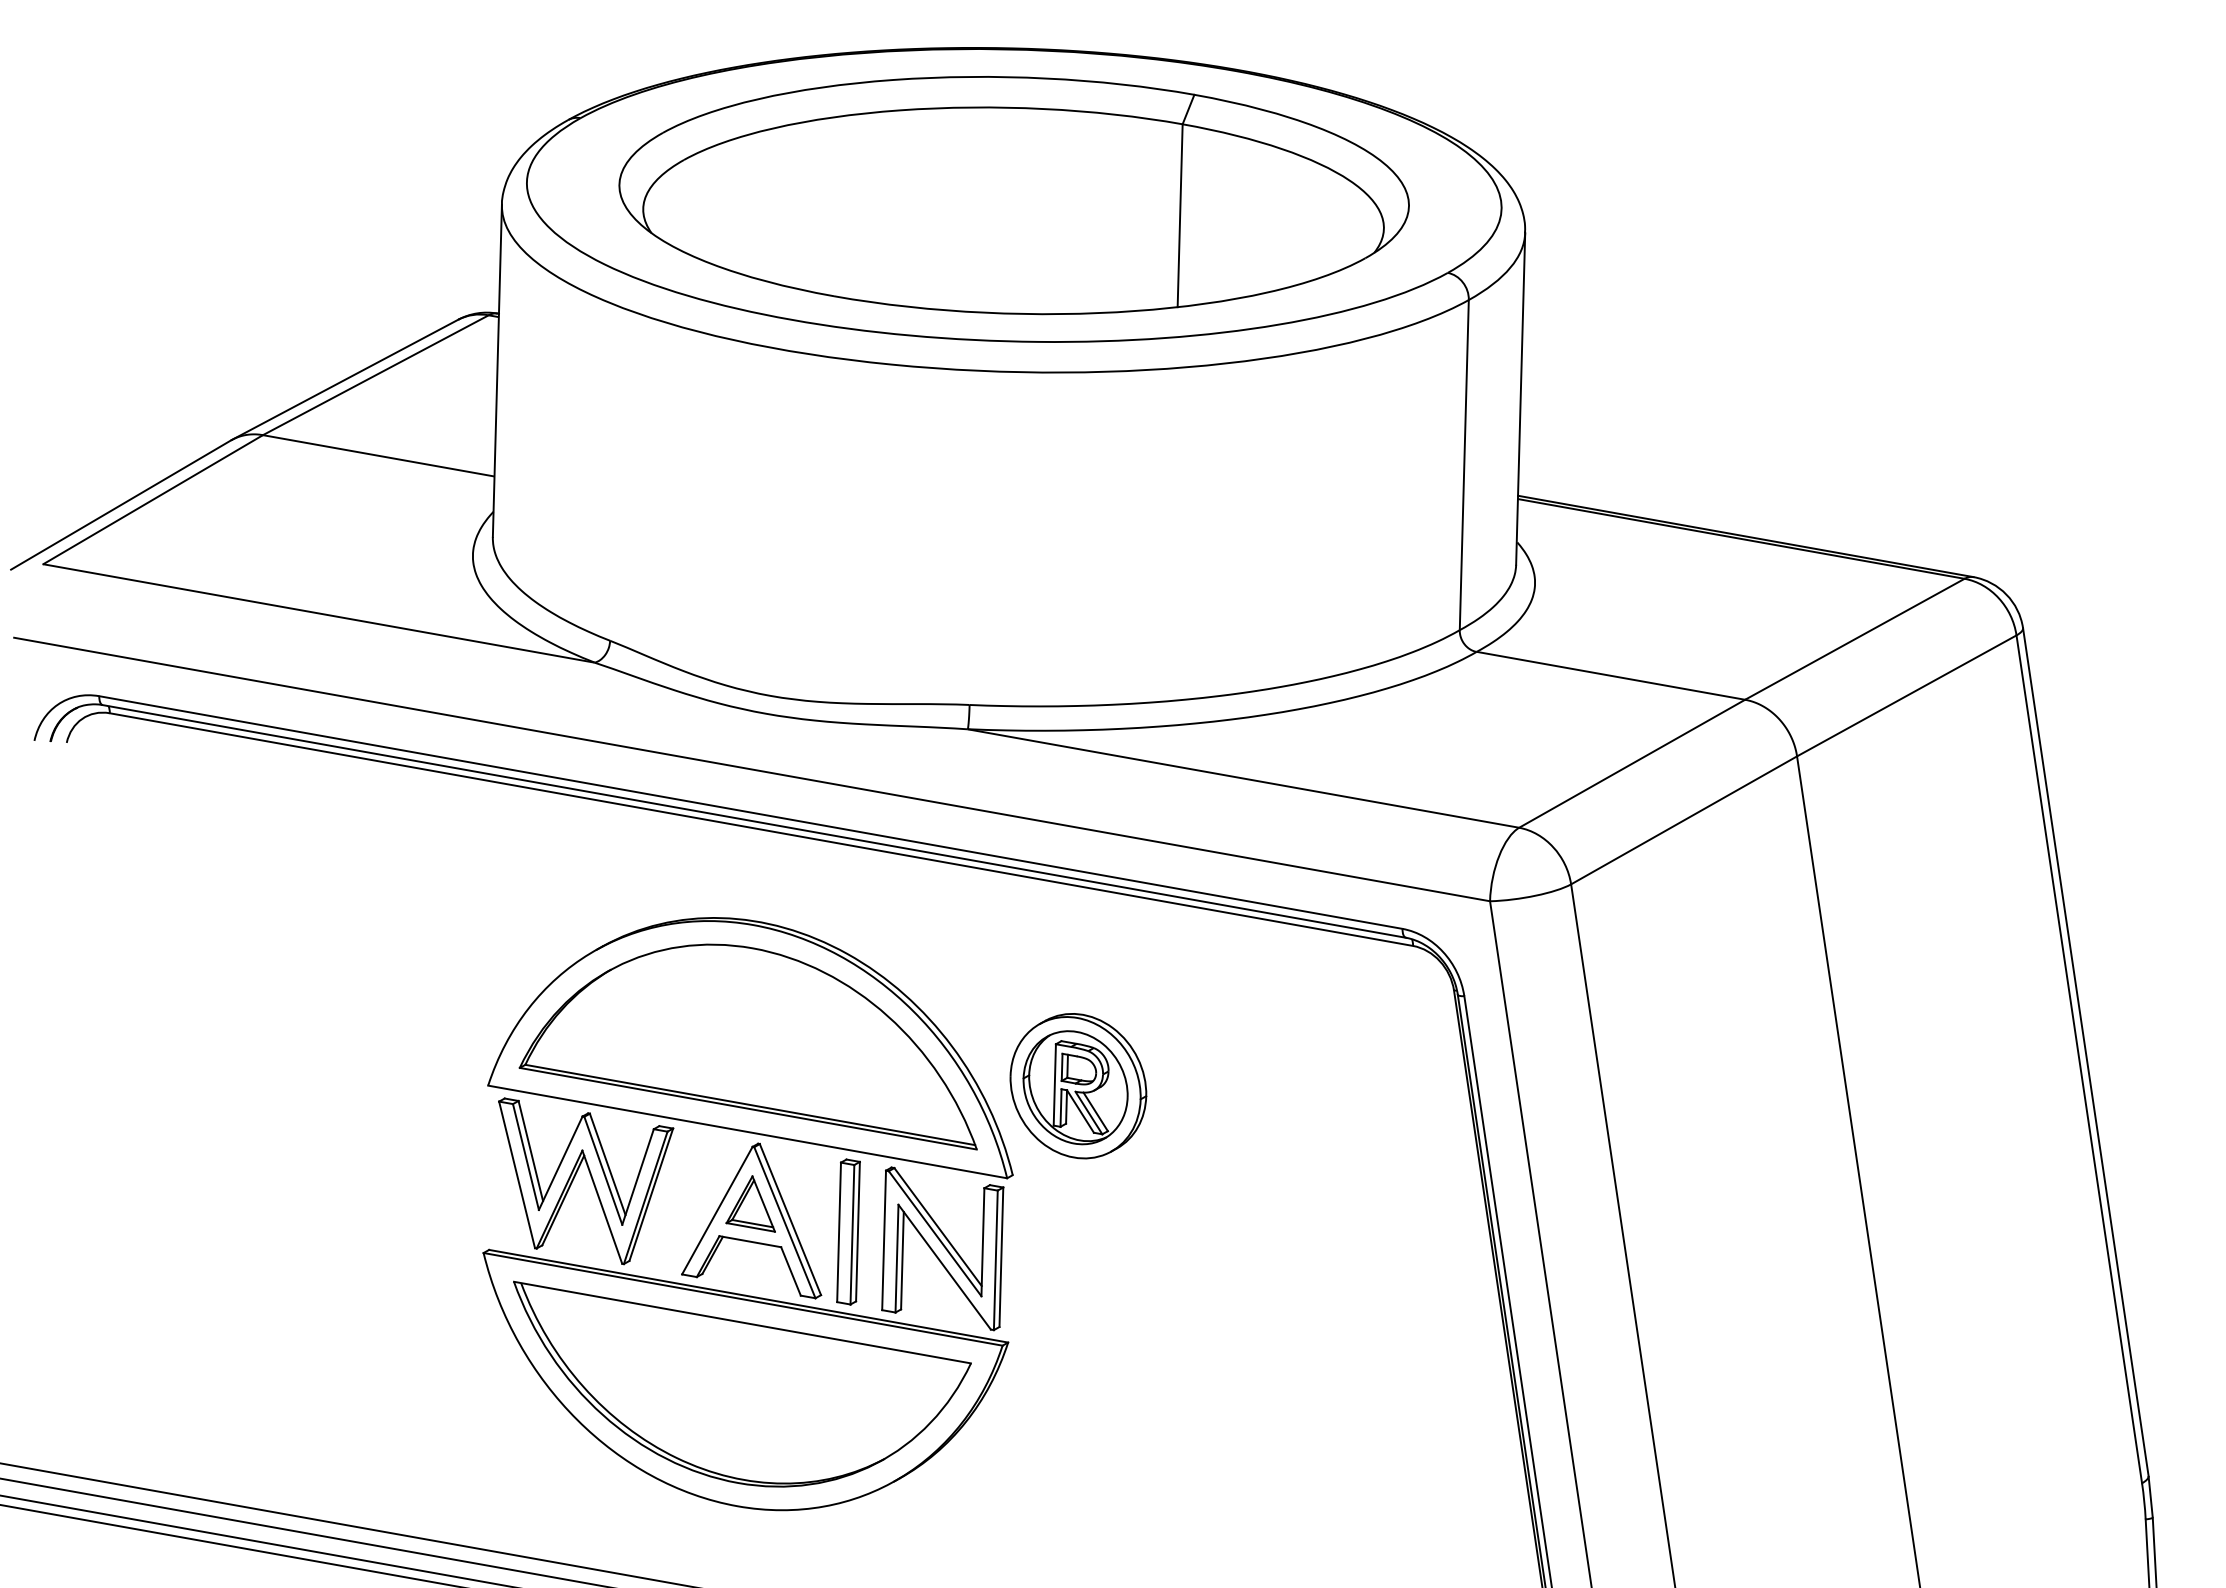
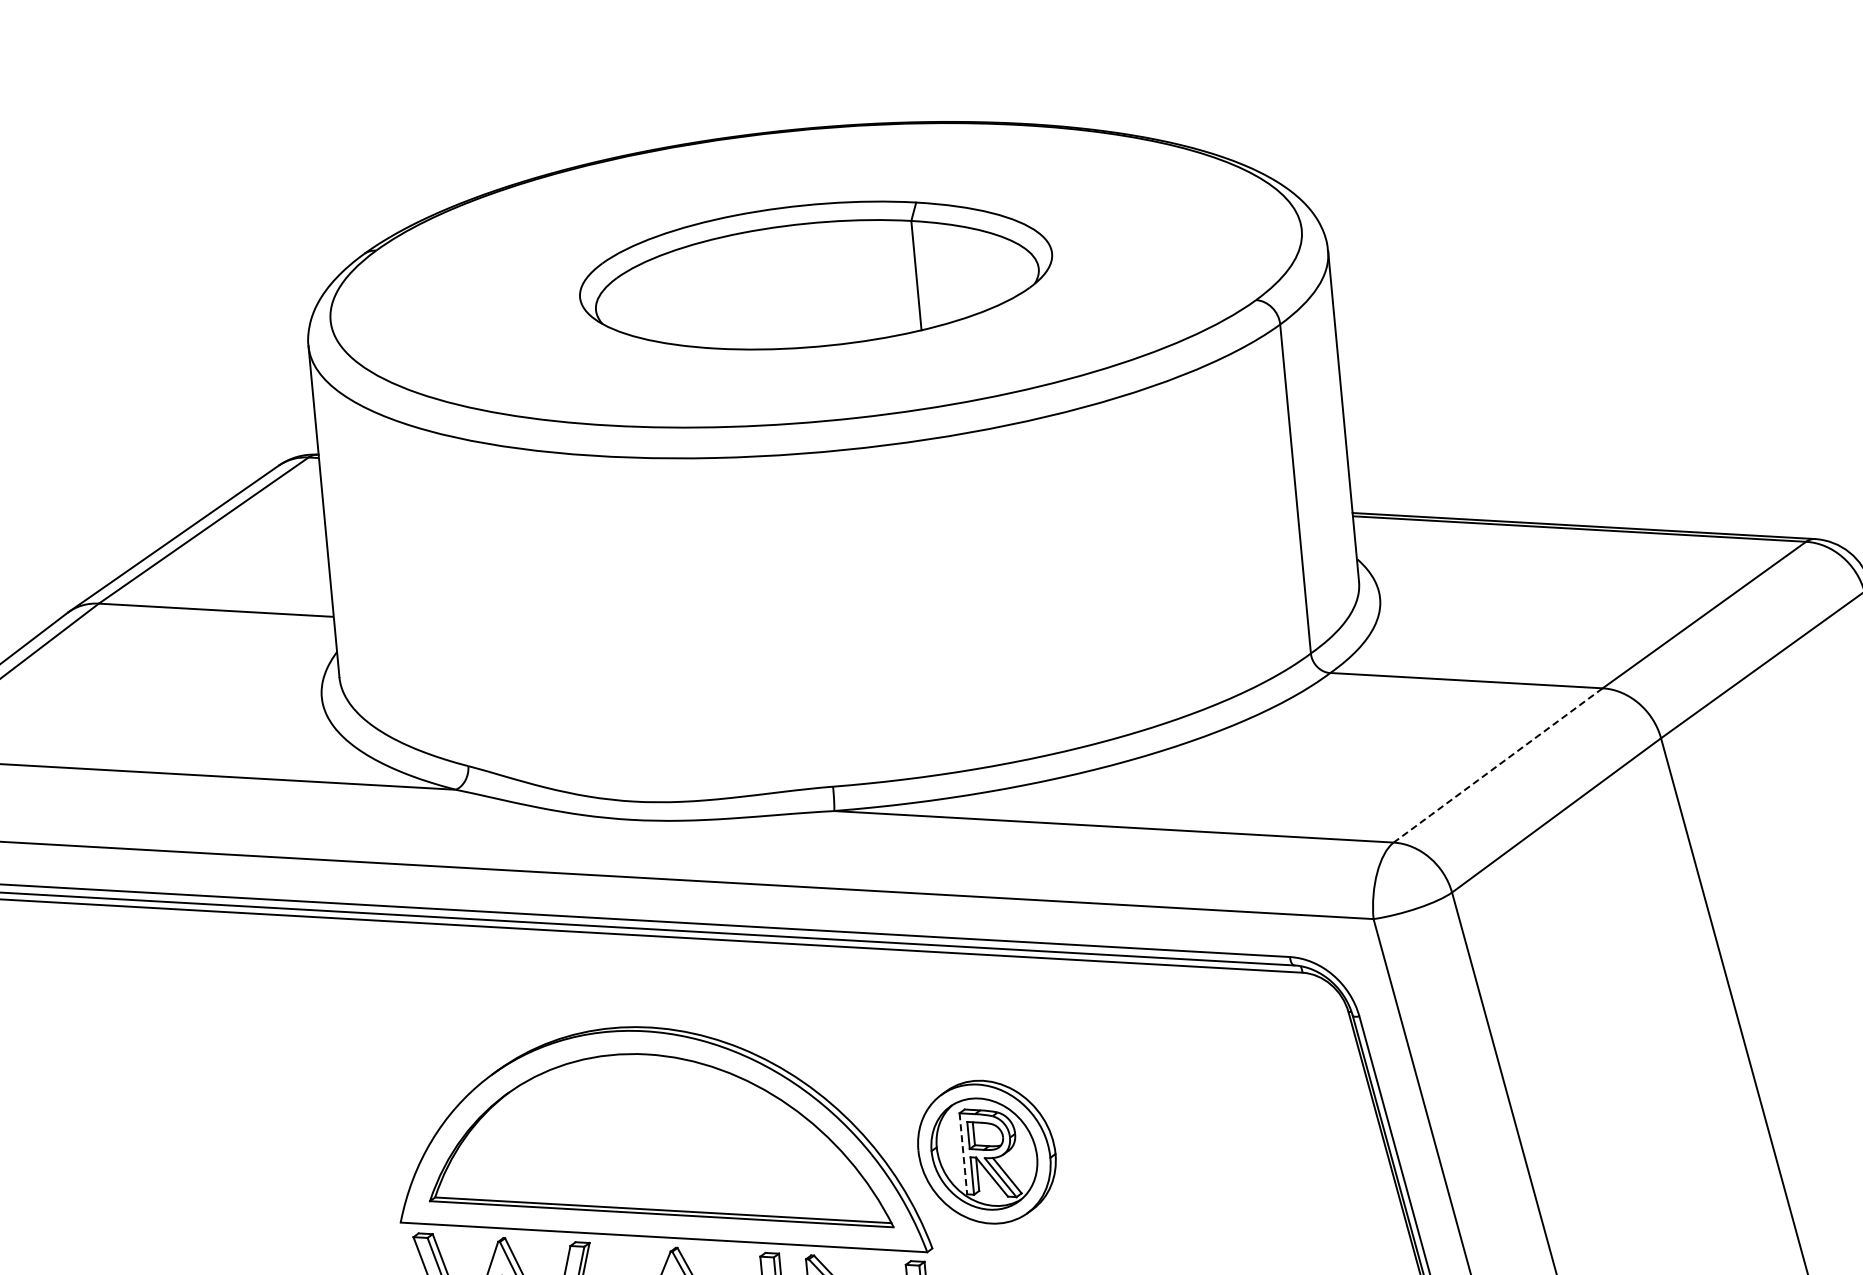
part: (1013, 195) -> (815, 275), size x0.6
line: (1632, 763) -> (1498, 765), solid -> dashed
line: (1054, 1084) -> (963, 1153), solid -> dashed

